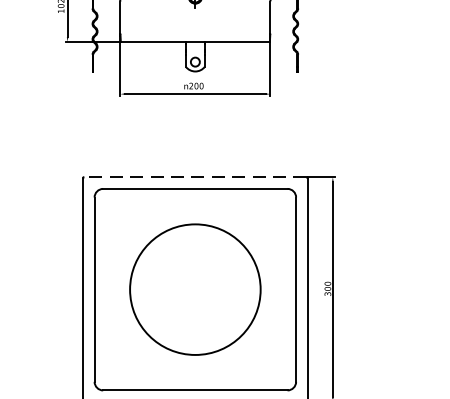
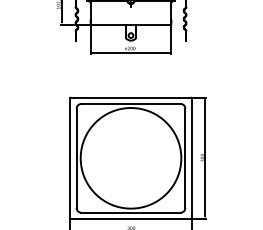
line: (196, 176) -> (131, 97), dashed -> solid
circle: (194, 289) -> (130, 158), size x1.43

